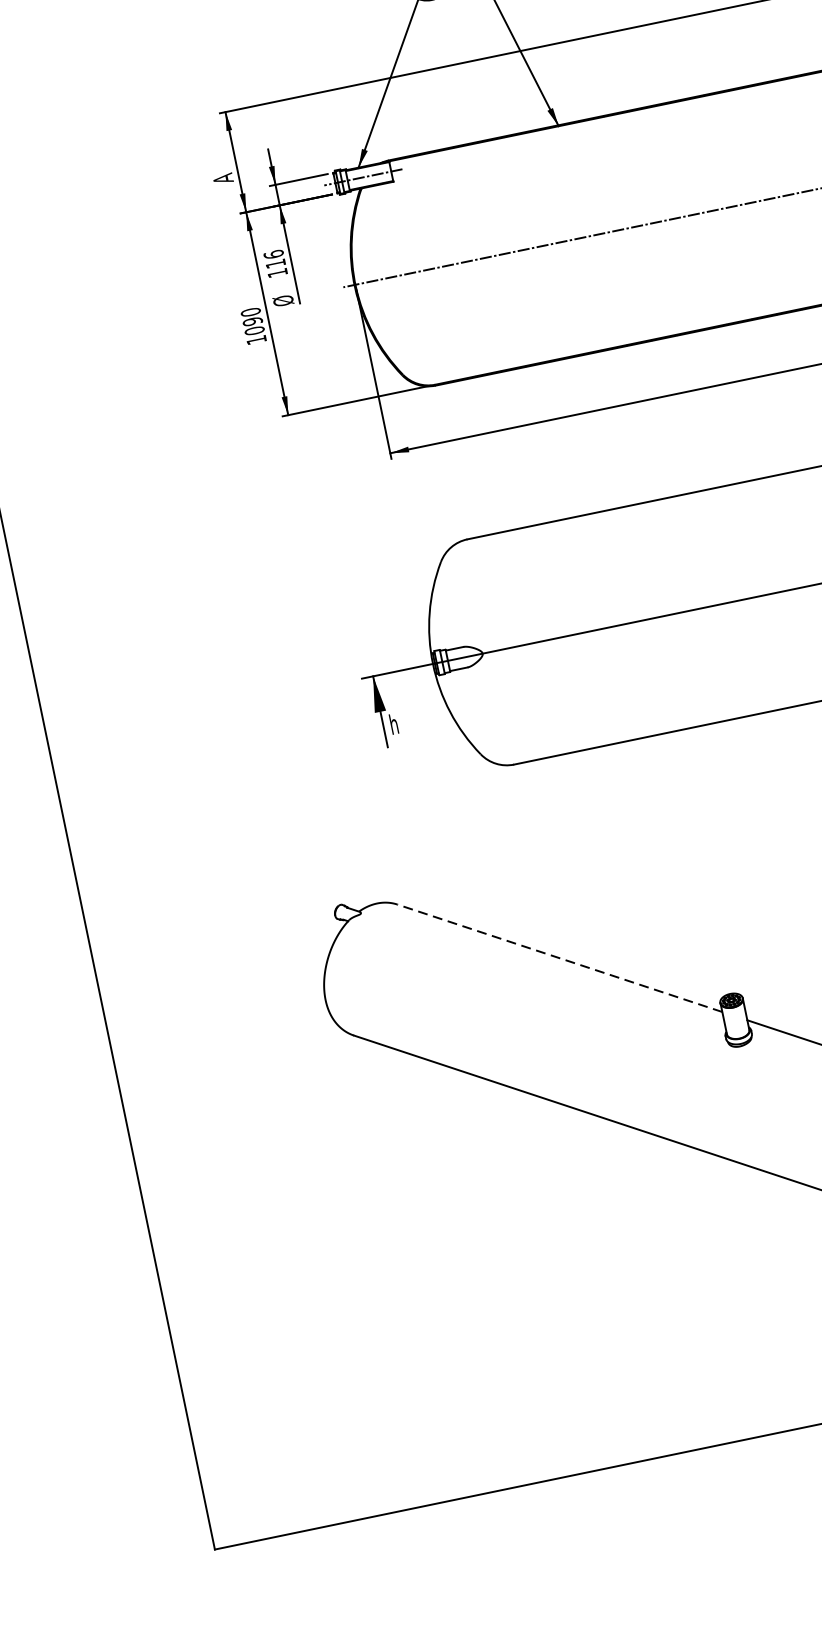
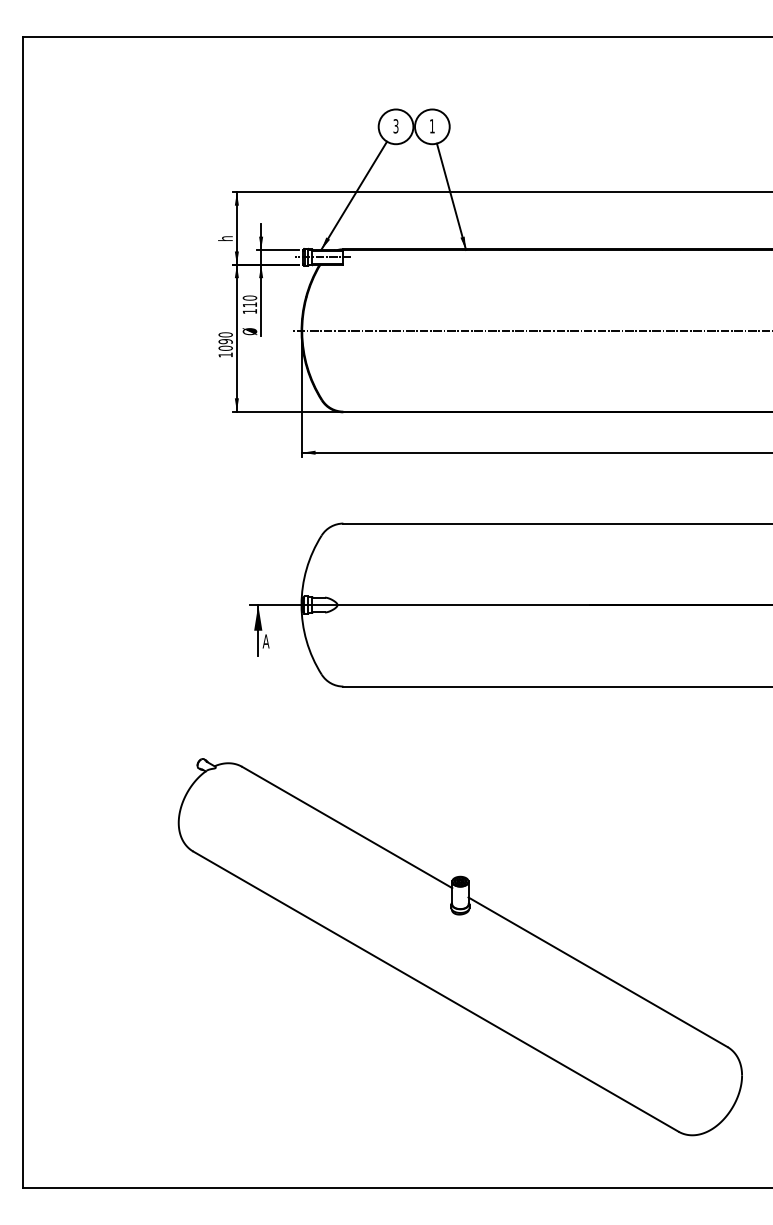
text: (222, 179) -> (225, 238), A -> h
text: (273, 253) -> (249, 297), 116 -> 110
text: (393, 723) -> (265, 640), h -> A
line: (558, 958) -> (346, 827), dashed -> solid

